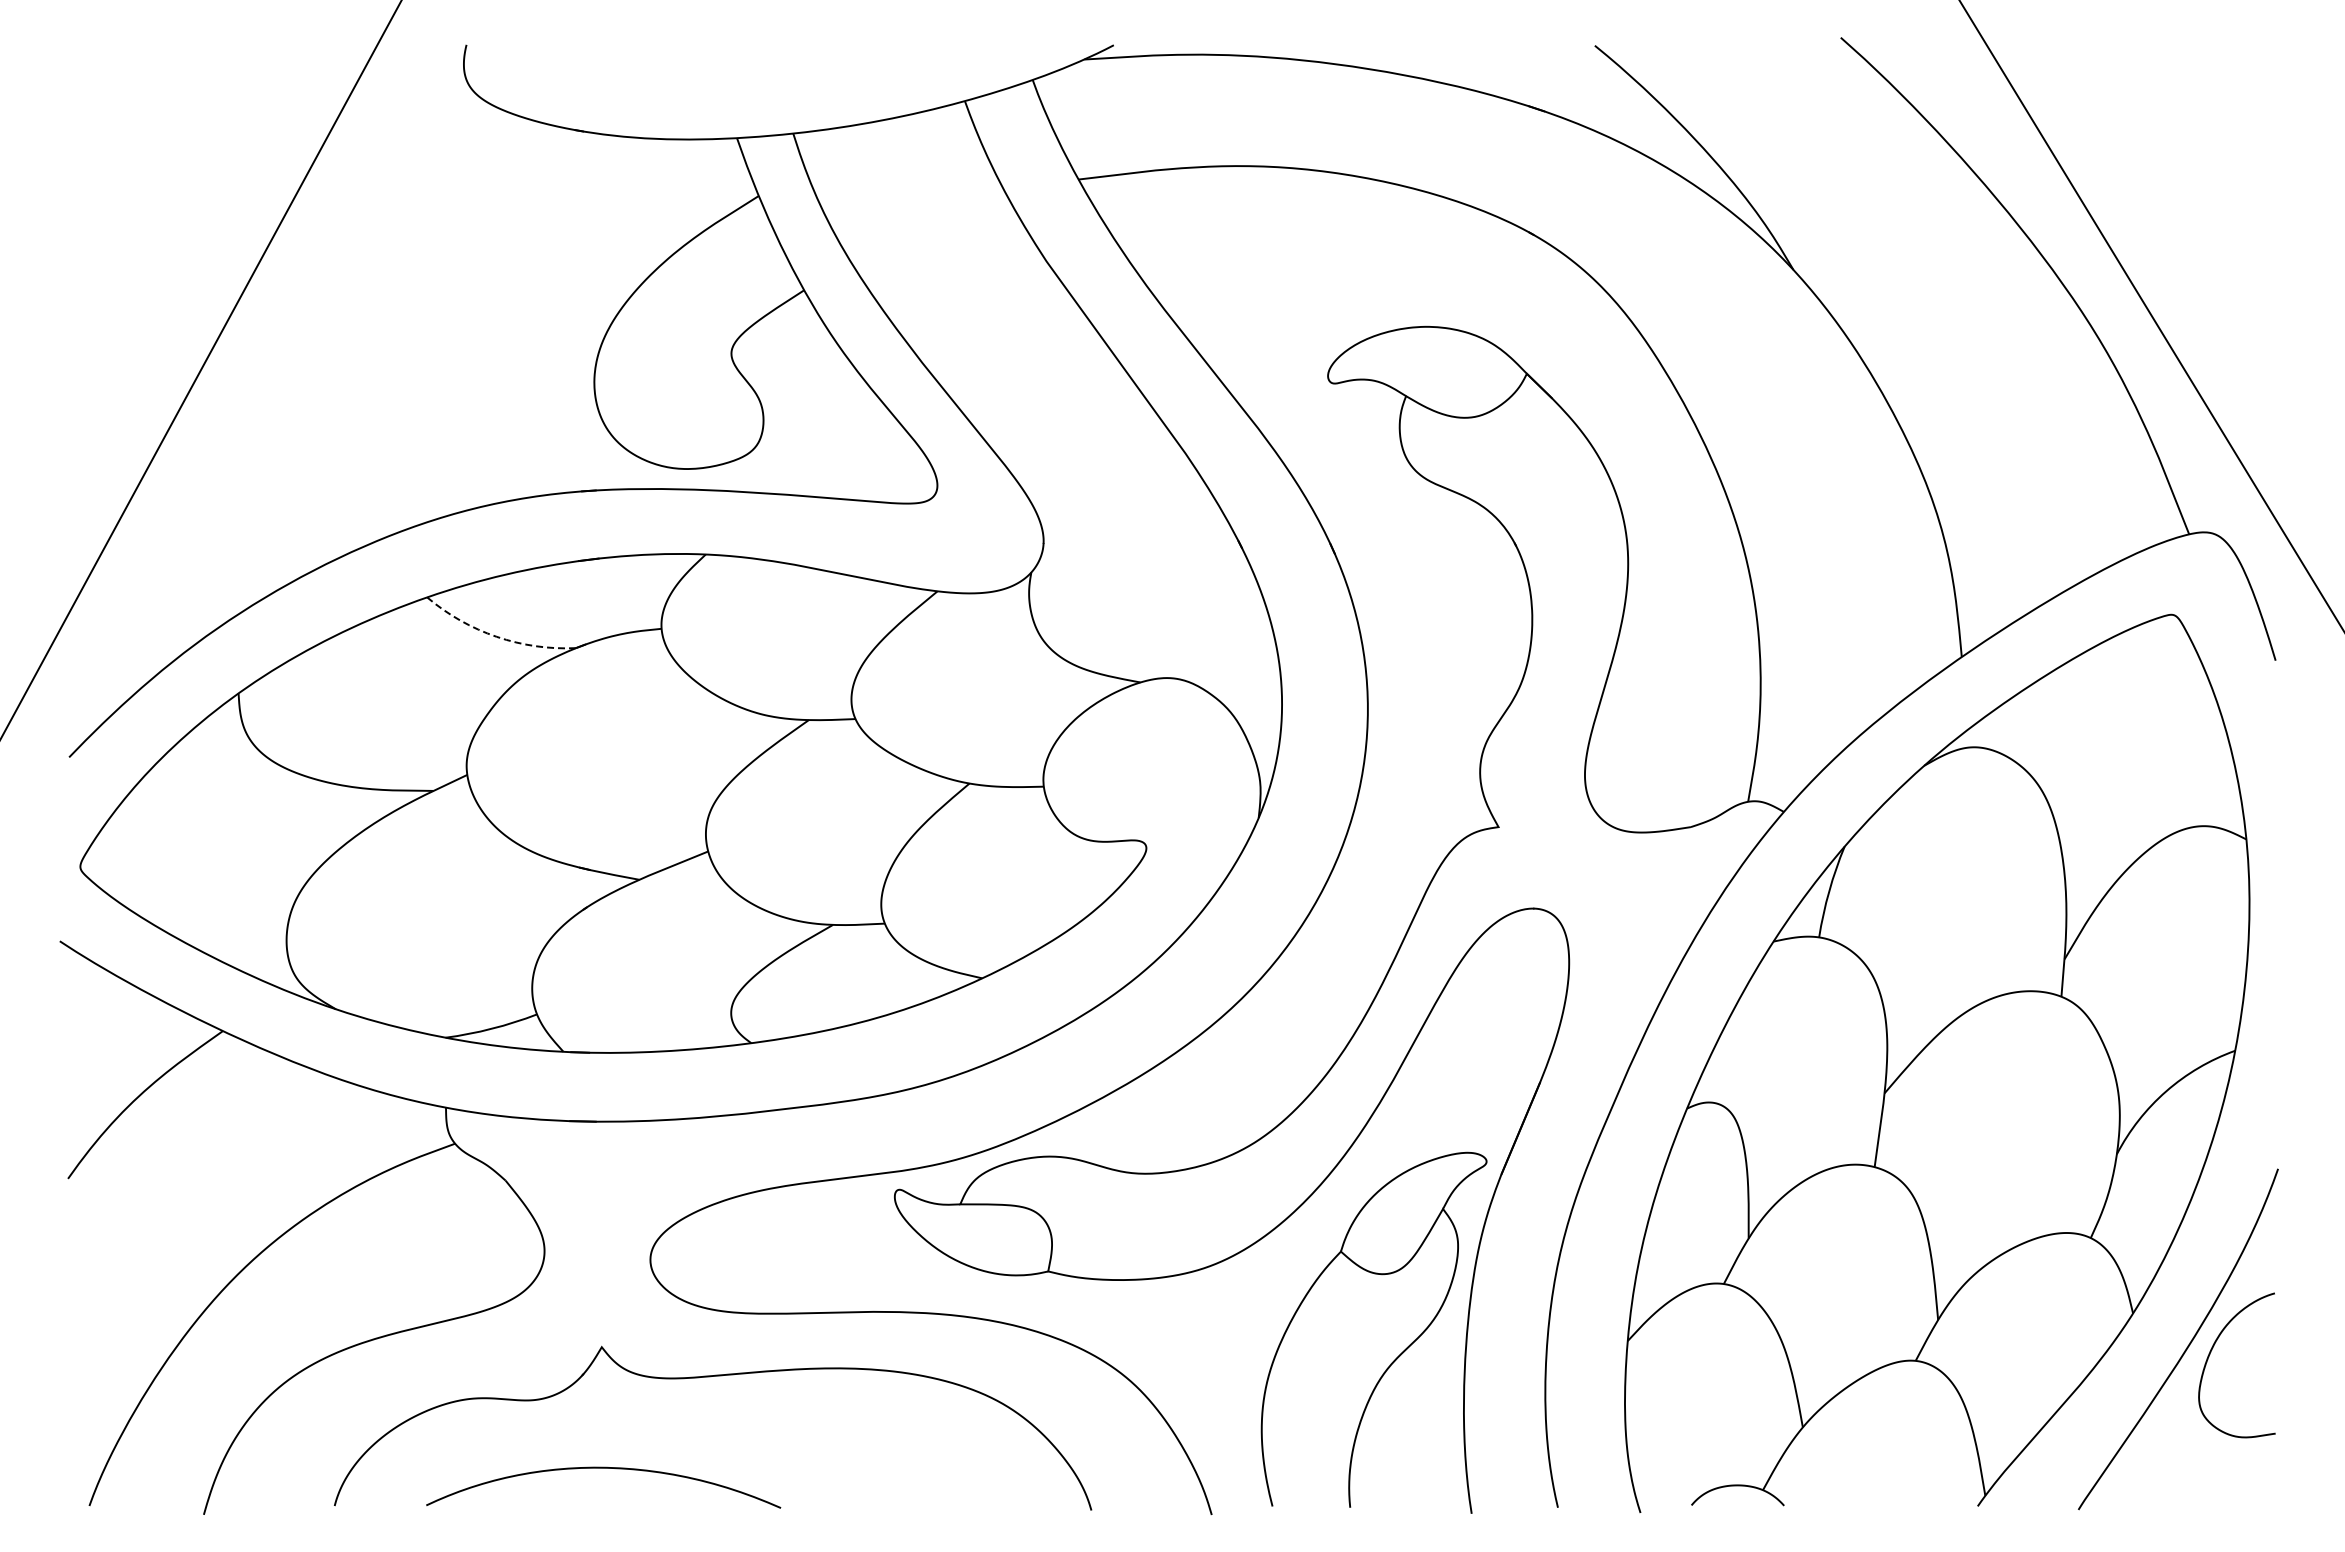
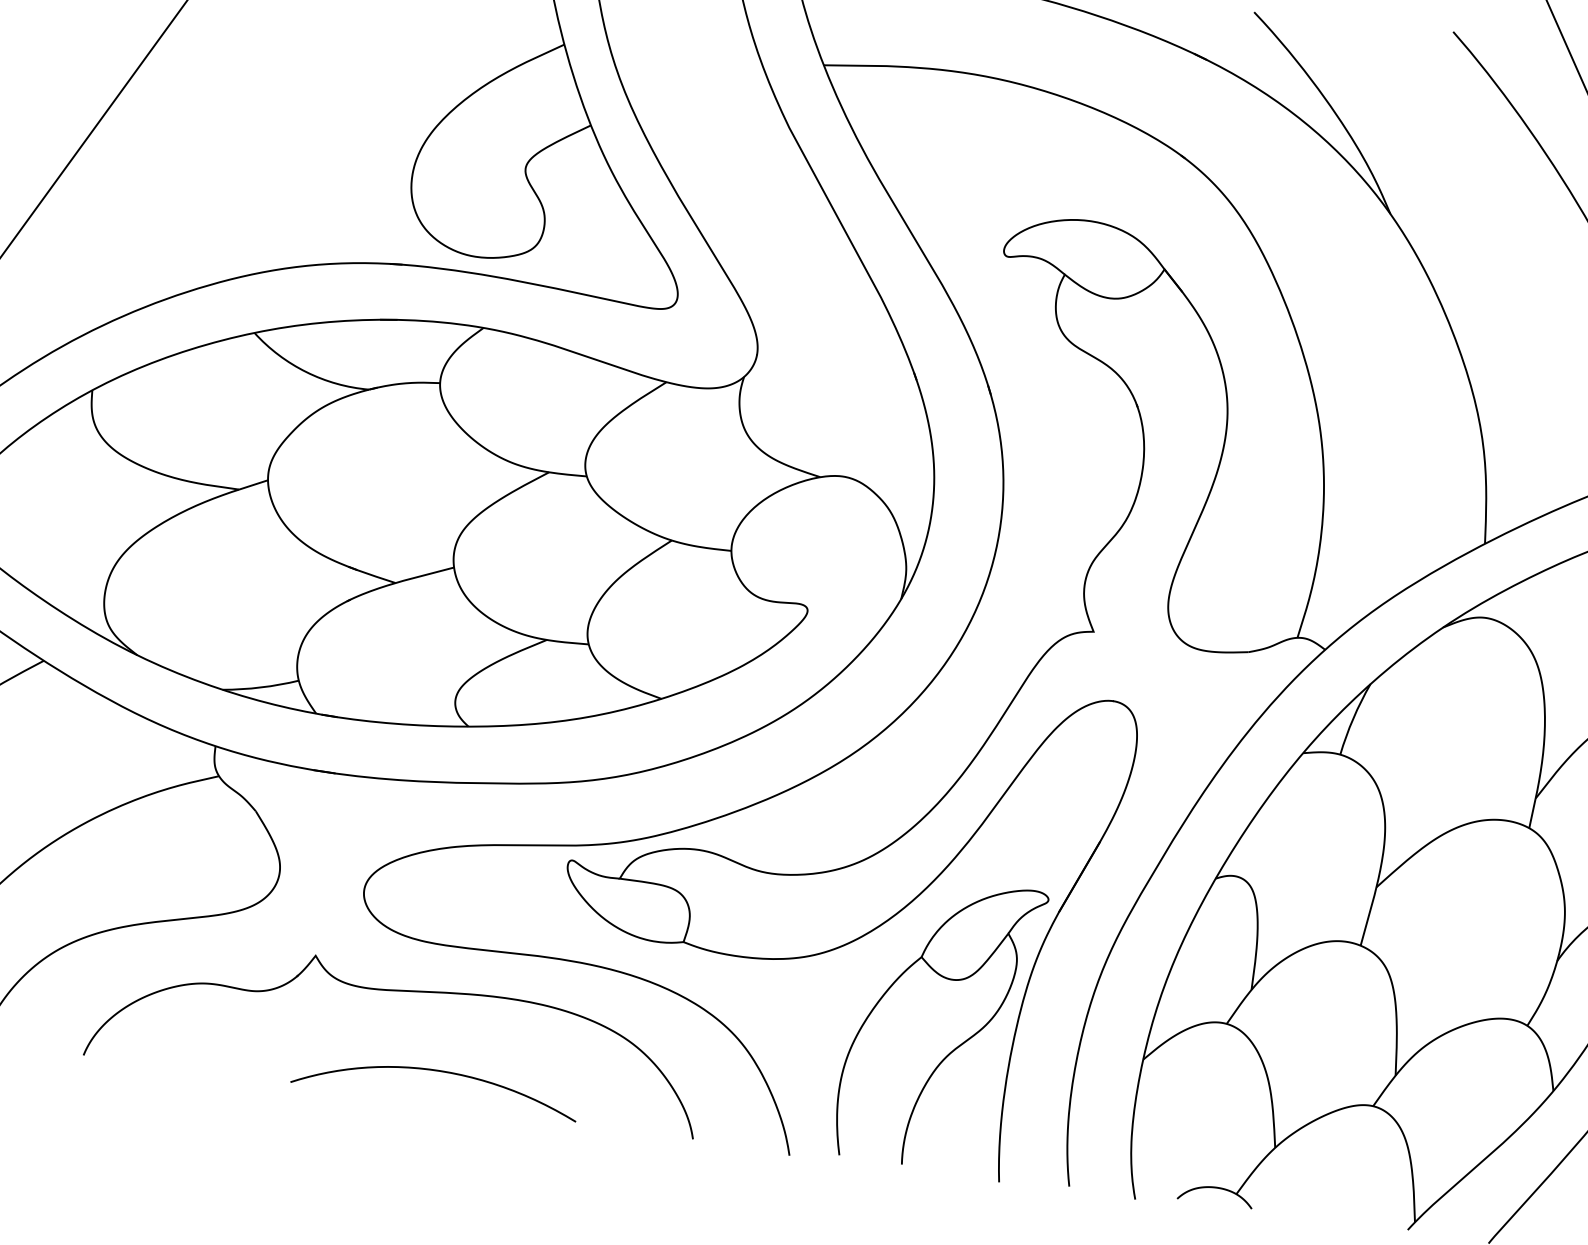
arc: (496, 636) -> (306, 371), dashed -> solid
curve: (603, 1468) -> (437, 1071), moved

